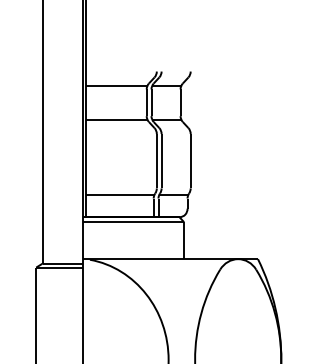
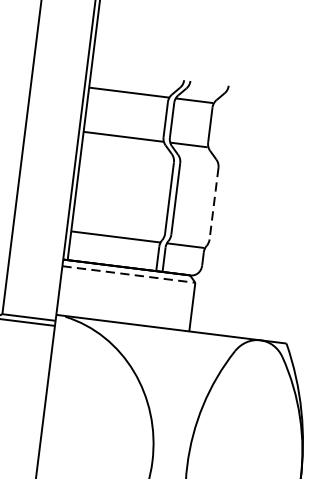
line: (190, 161) -> (213, 204), solid -> dashed
line: (133, 222) -> (128, 274), solid -> dashed

